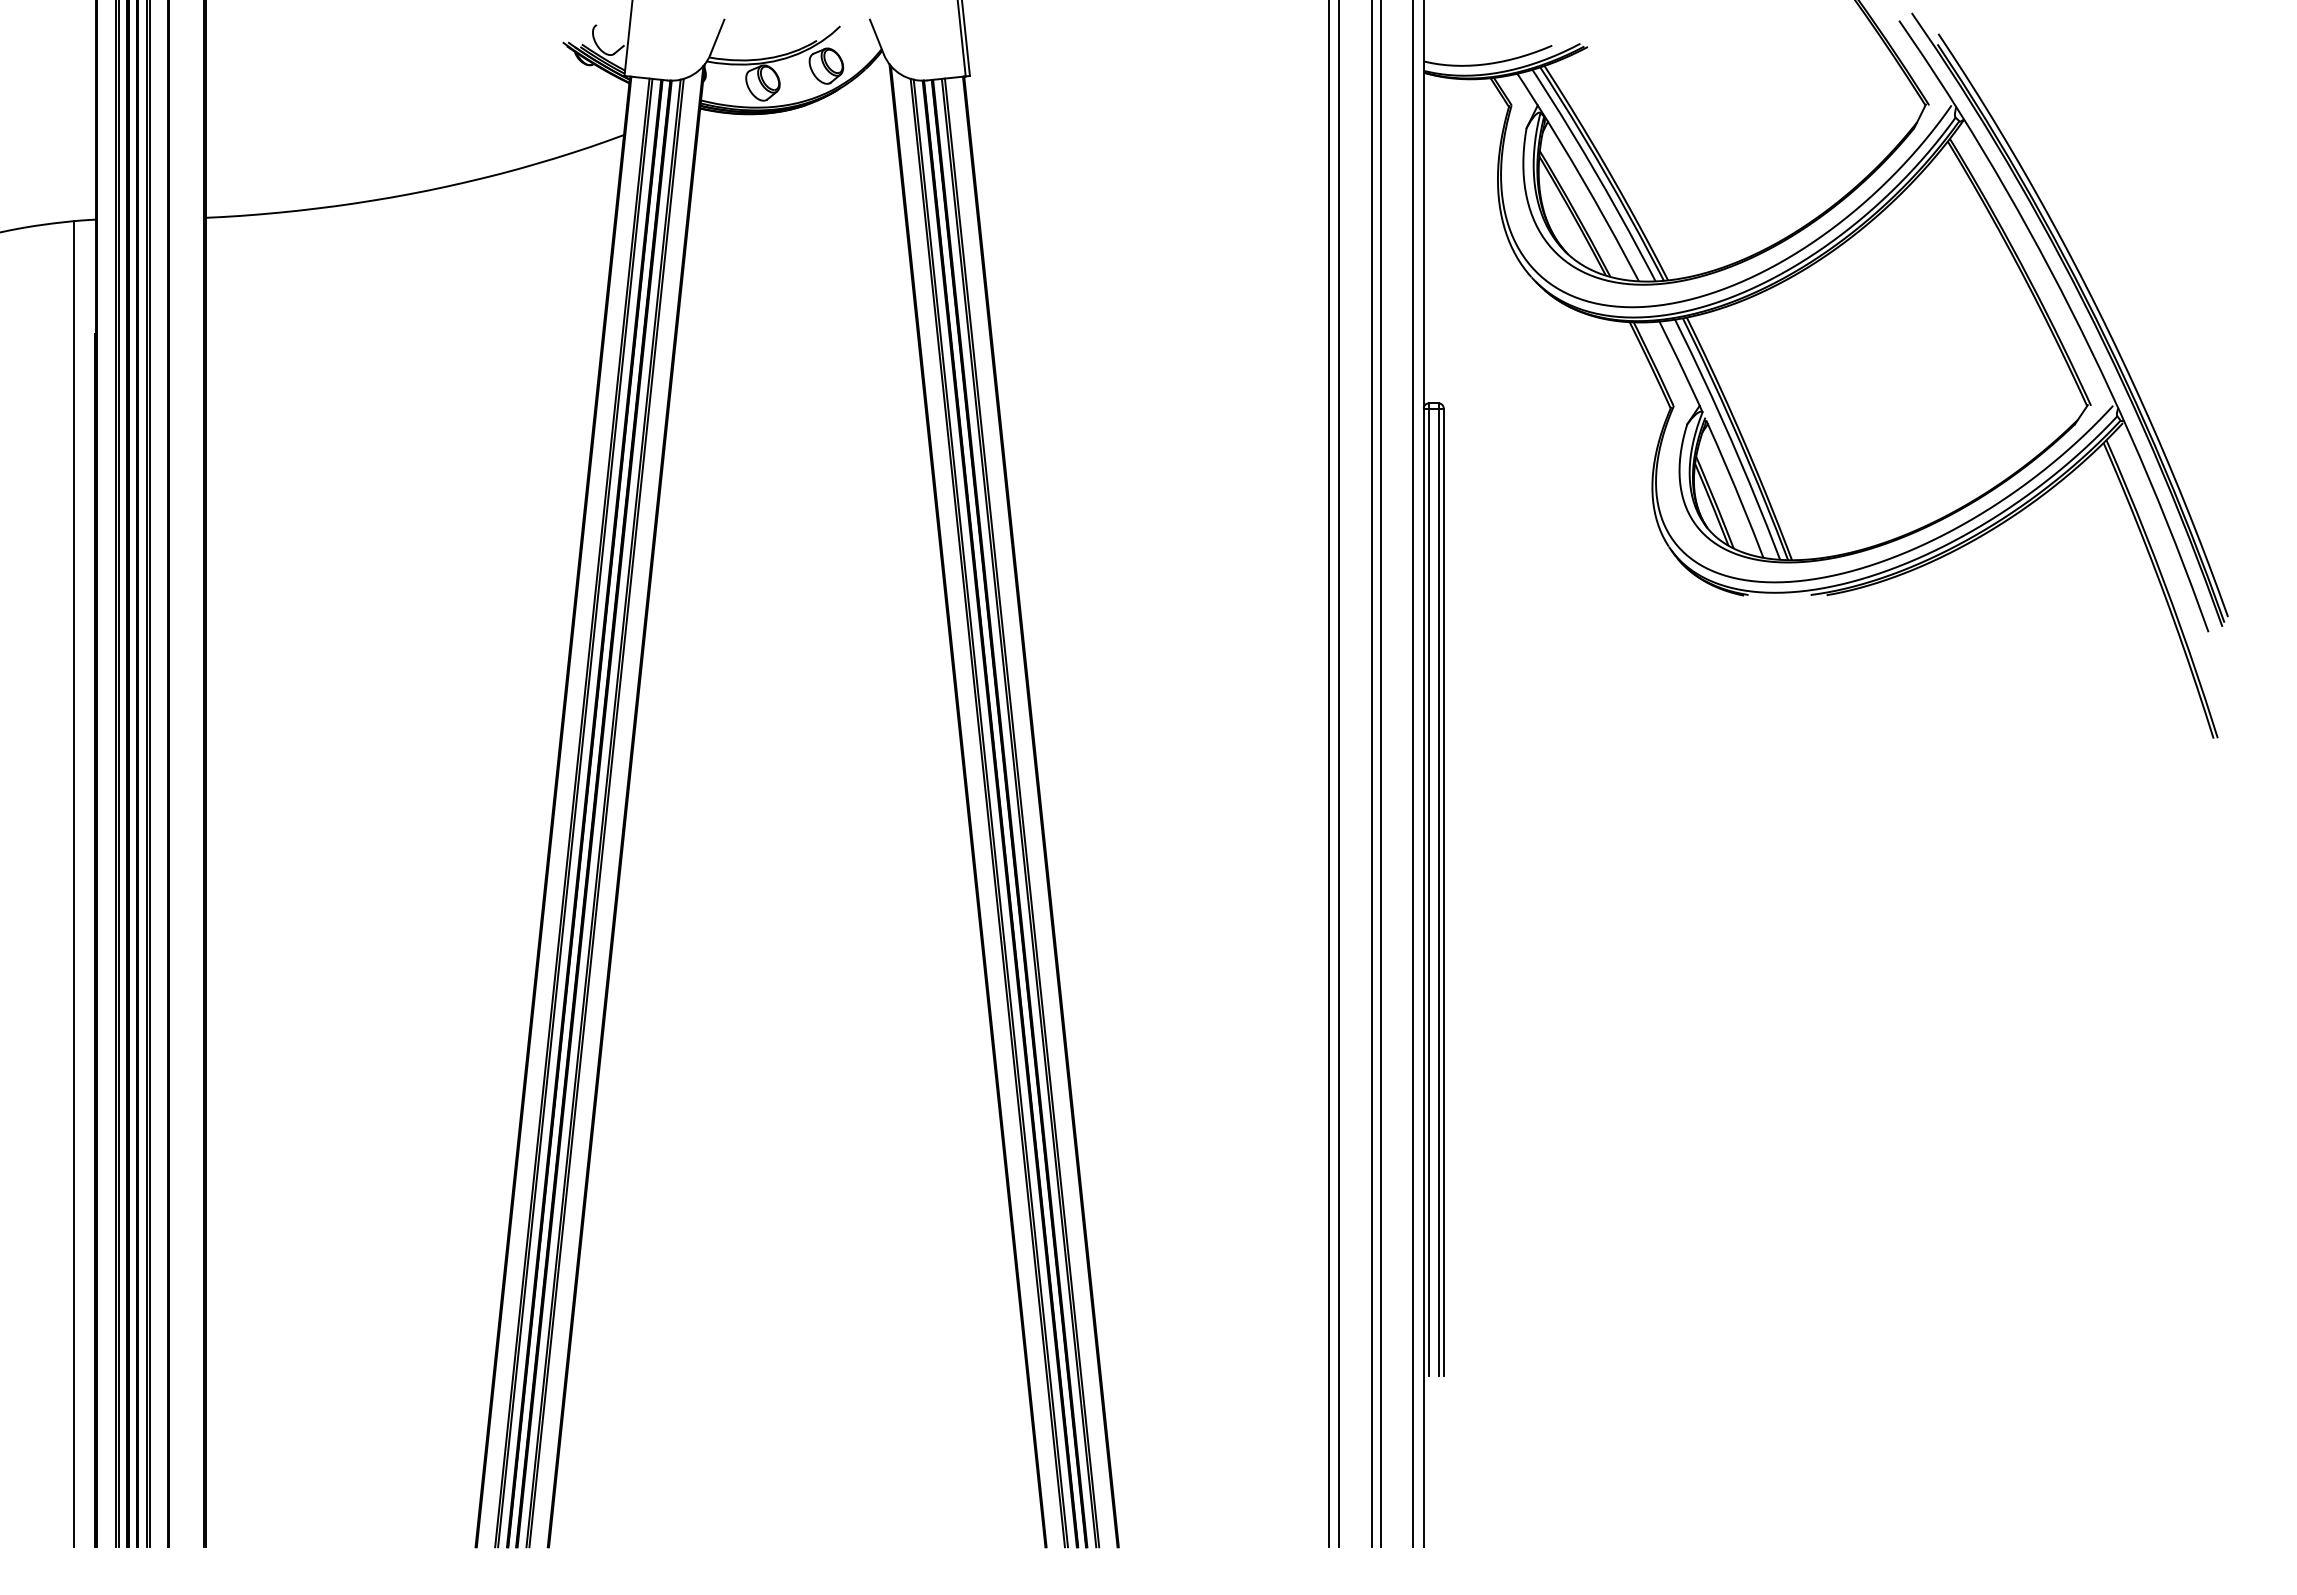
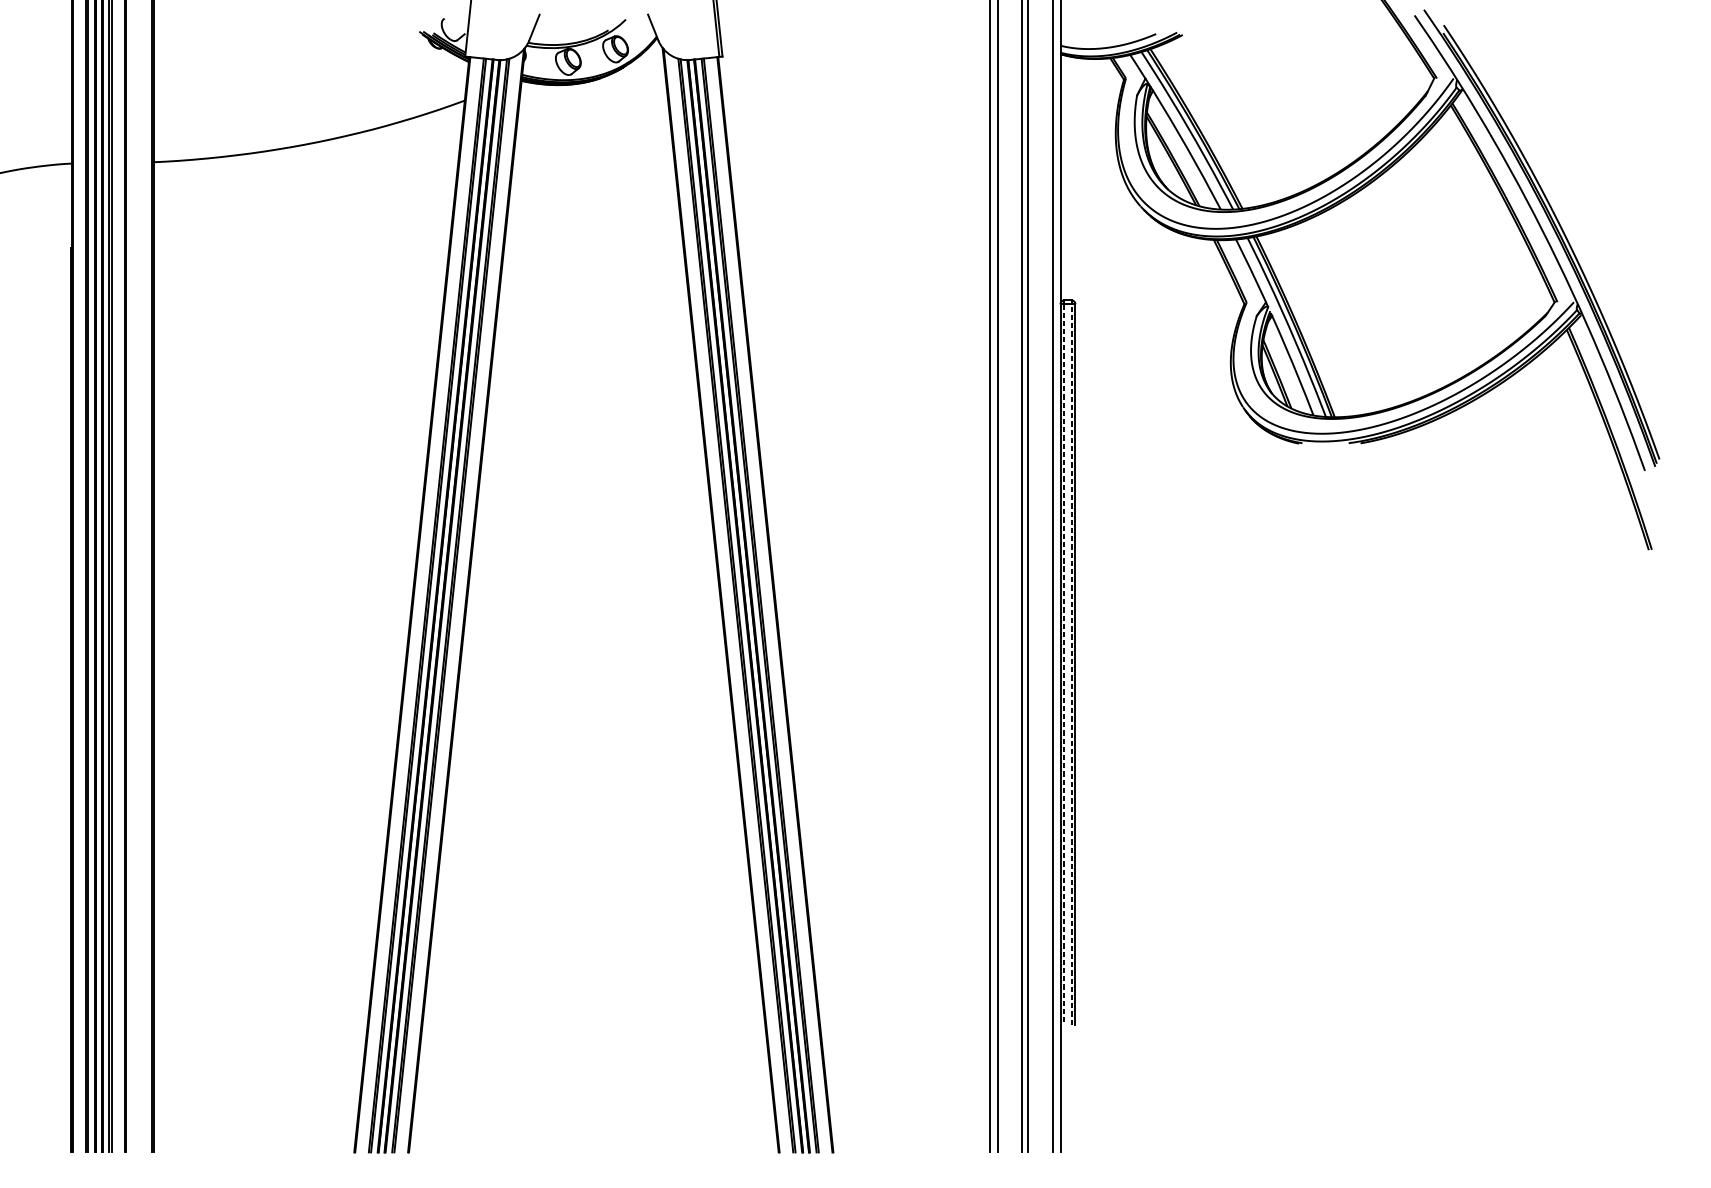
line: (74, 884) -> (55, 658), removed
line: (1429, 892) -> (1064, 664), solid -> dashed
line: (1438, 892) -> (1071, 664), solid -> dashed

